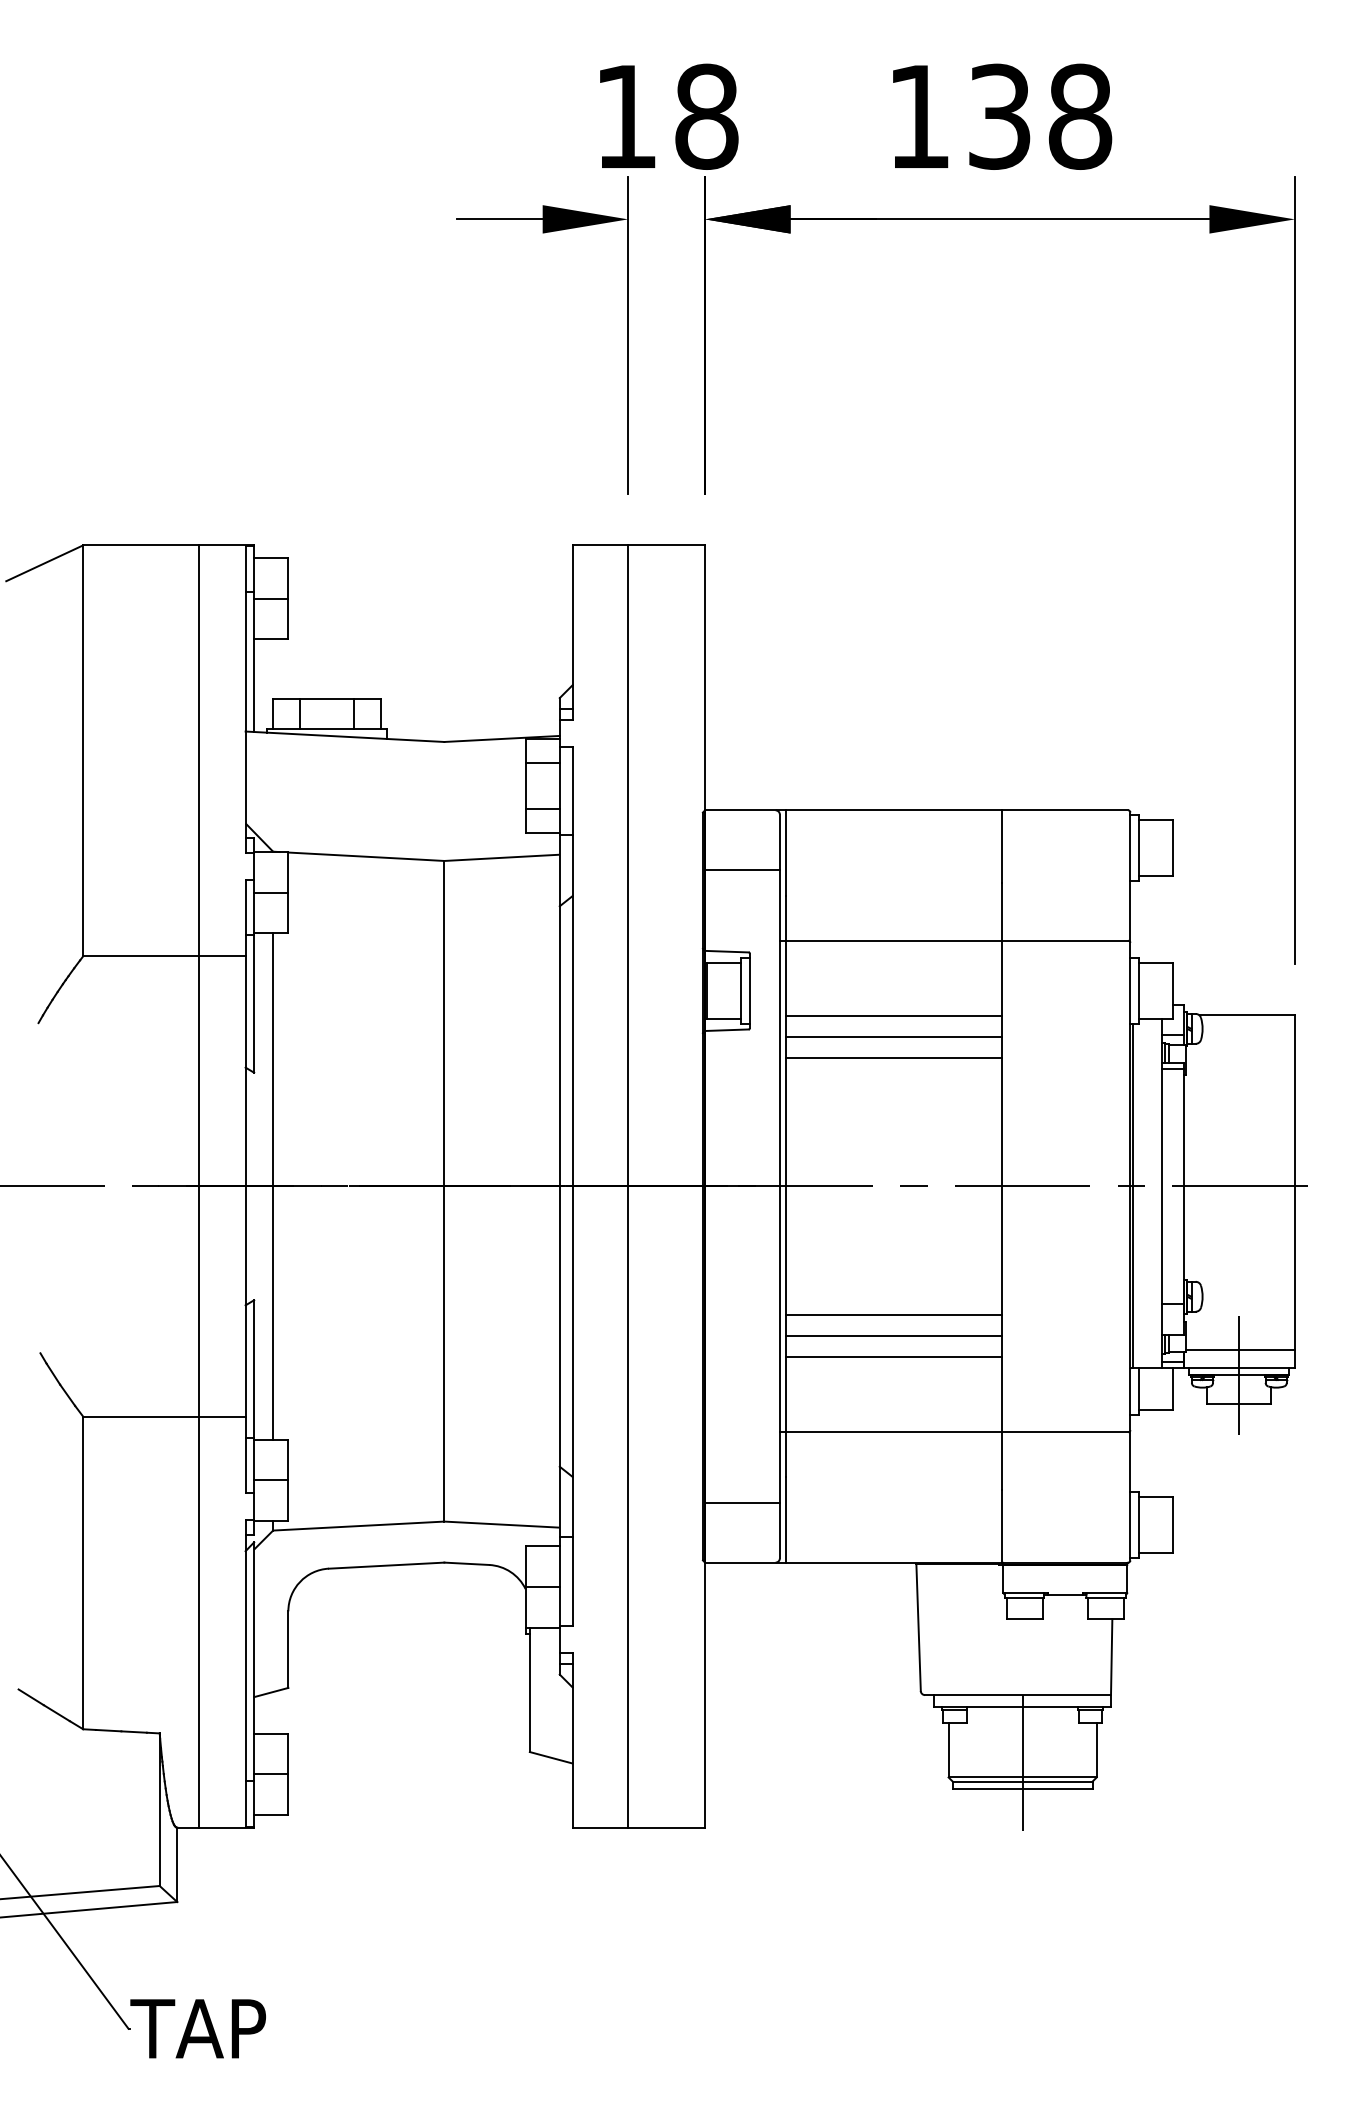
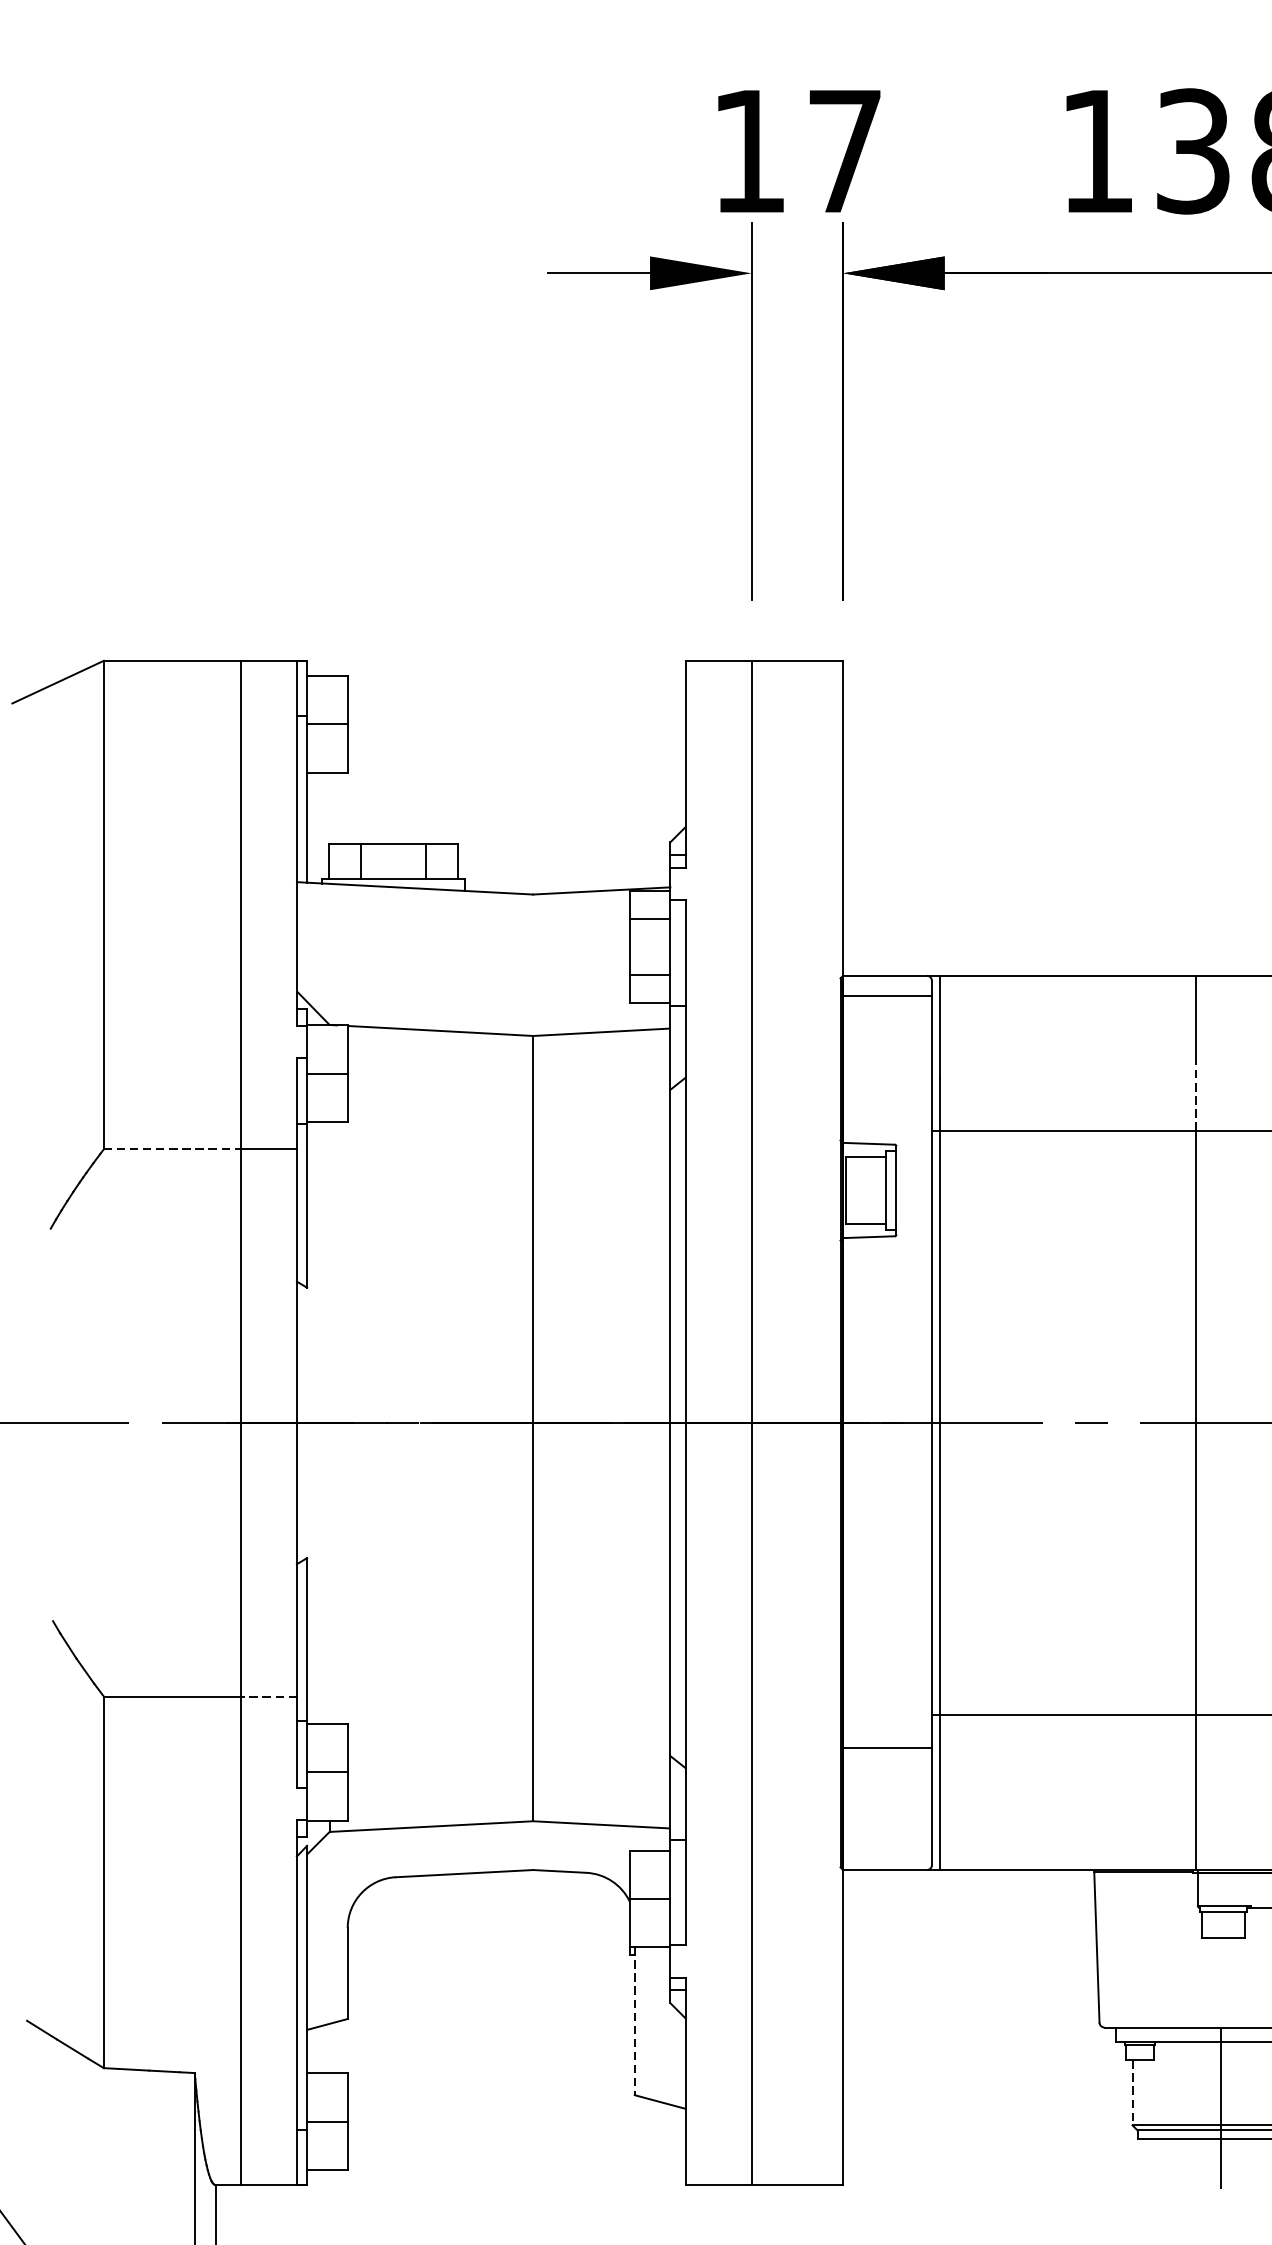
text: (706, 116) -> (844, 151), 18 -> 17
line: (742, 870) -> (887, 996), moved
line: (1002, 911) -> (1196, 1096), solid -> dashed
line: (140, 956) -> (171, 1149), solid -> dashed
line: (894, 1015) -> (1068, 1219), removed
line: (894, 1036) -> (1068, 1244), removed
line: (894, 1058) -> (1068, 1270), removed
line: (273, 1186) -> (330, 1422), removed
line: (894, 1314) -> (1068, 1575), removed
line: (894, 1336) -> (1068, 1601), removed
line: (894, 1357) -> (1068, 1626), removed
line: (222, 1416) -> (269, 1696), solid -> dashed
line: (742, 1502) -> (887, 1747), moved
line: (529, 1690) -> (634, 2022), solid -> dashed
line: (948, 1750) -> (1132, 2093), solid -> dashed

